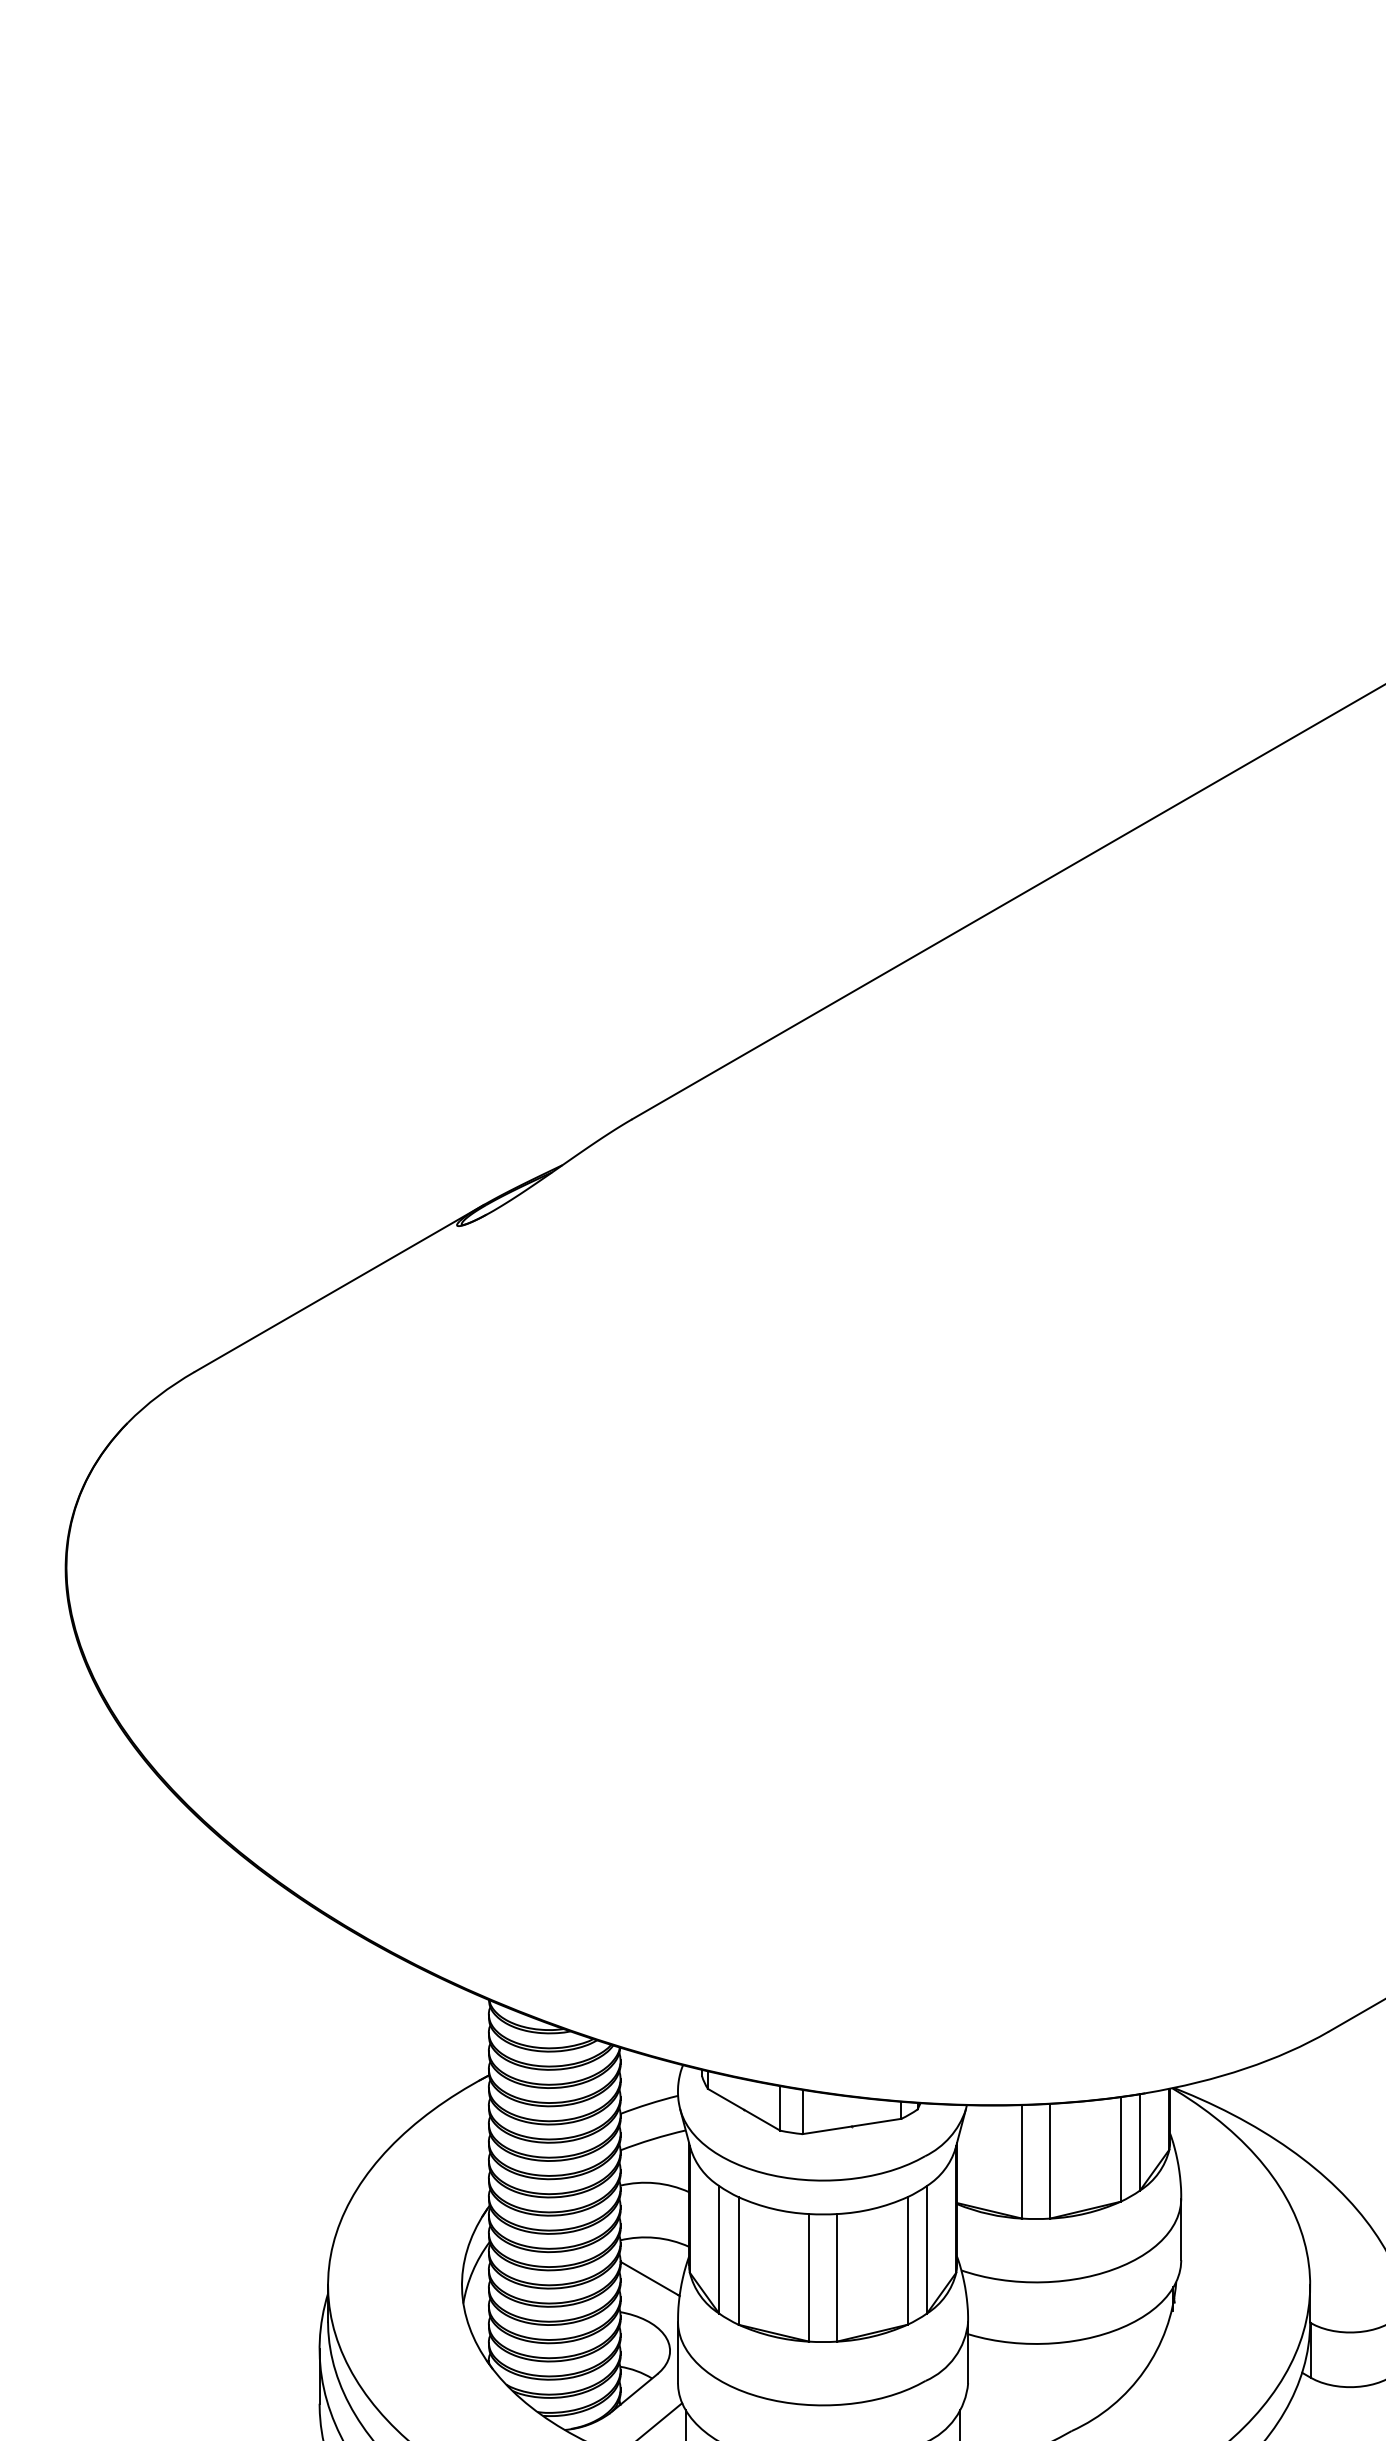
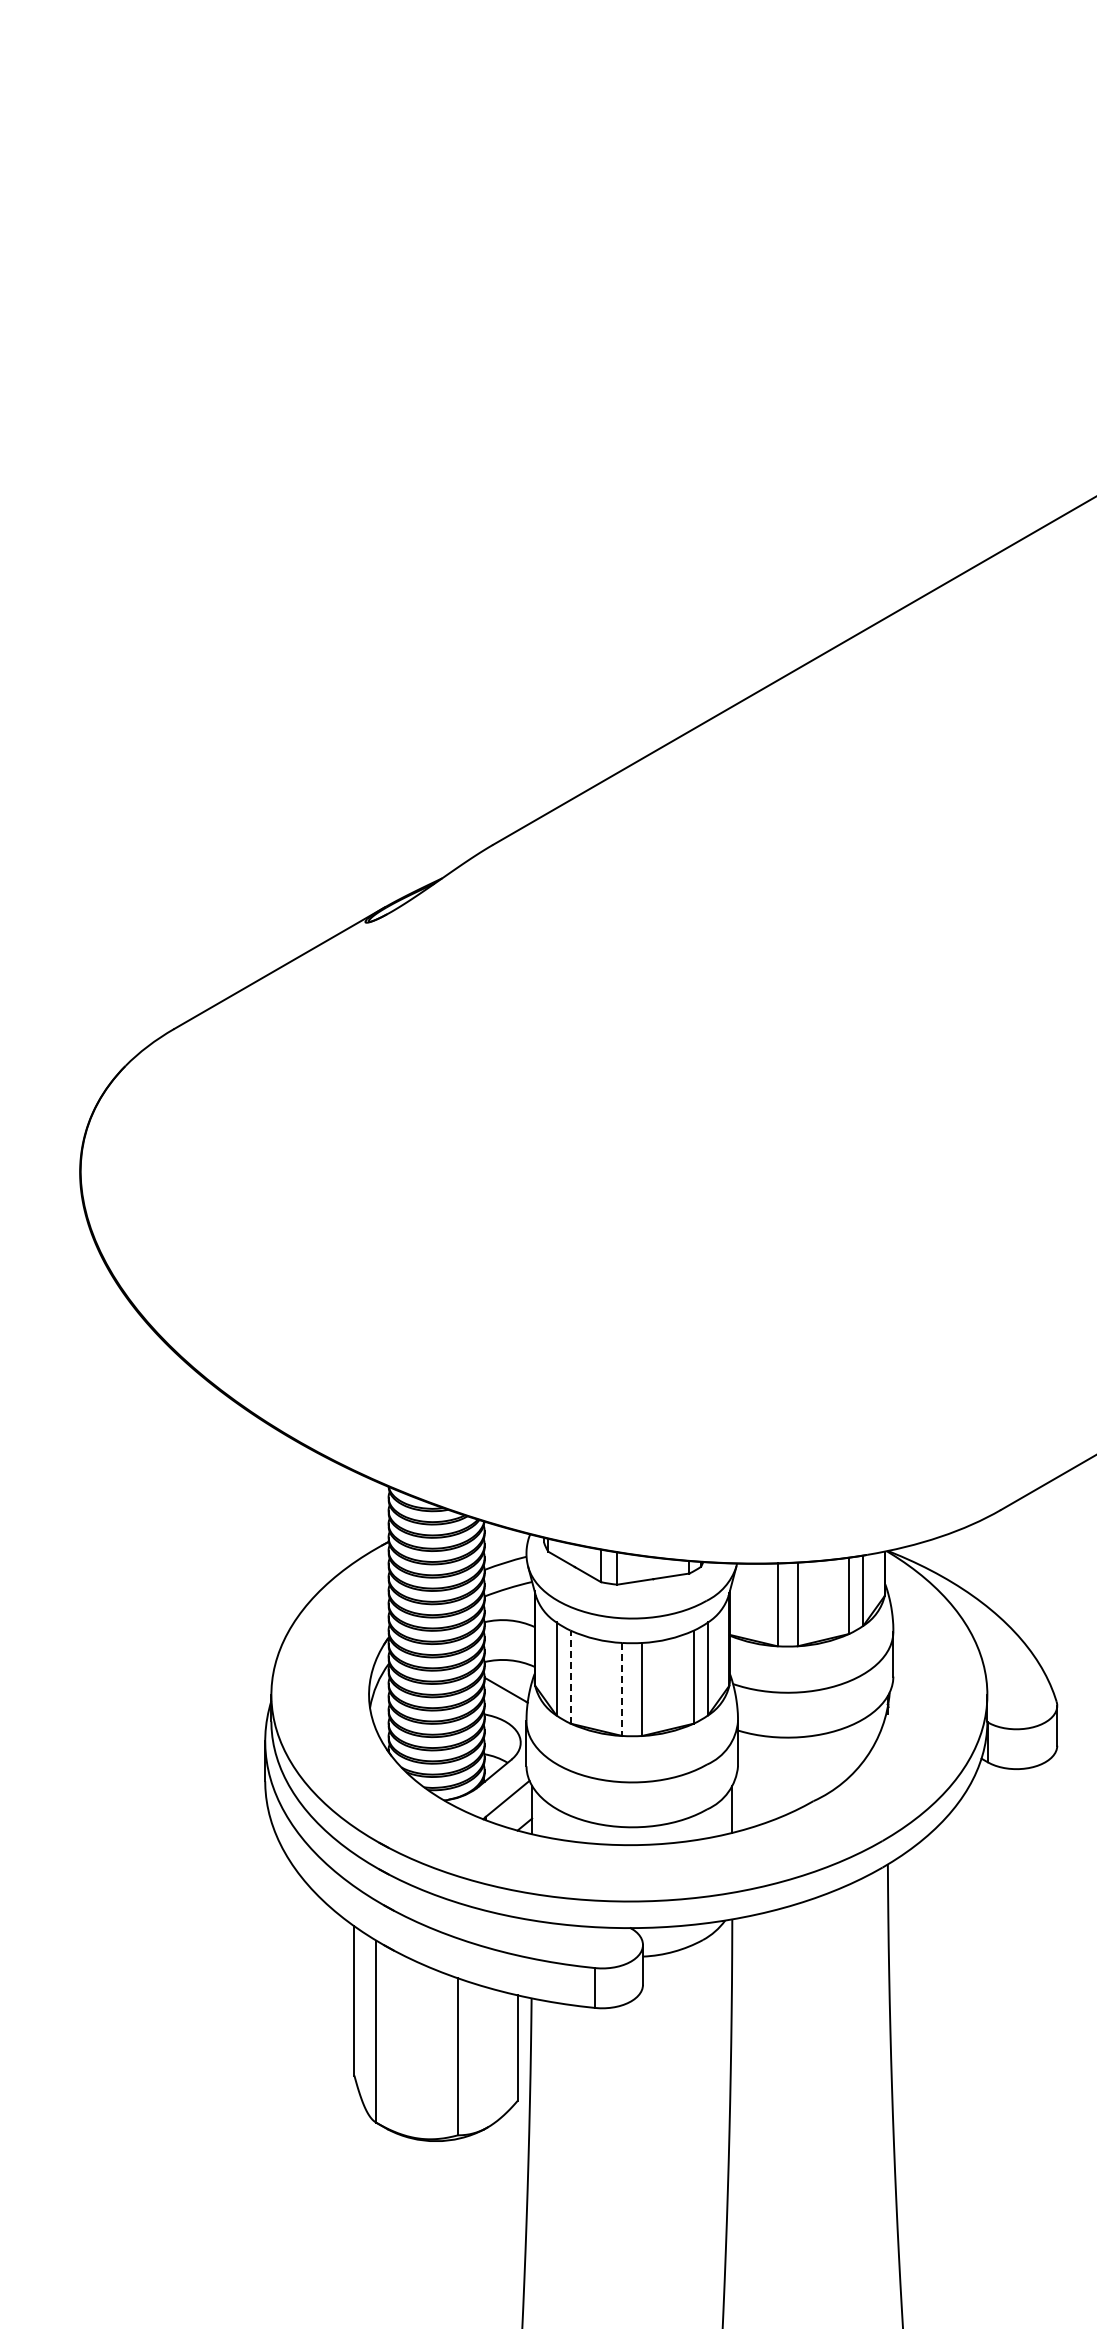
line: (738, 2261) -> (570, 1677), solid -> dashed
line: (809, 2277) -> (622, 1689), solid -> dashed

